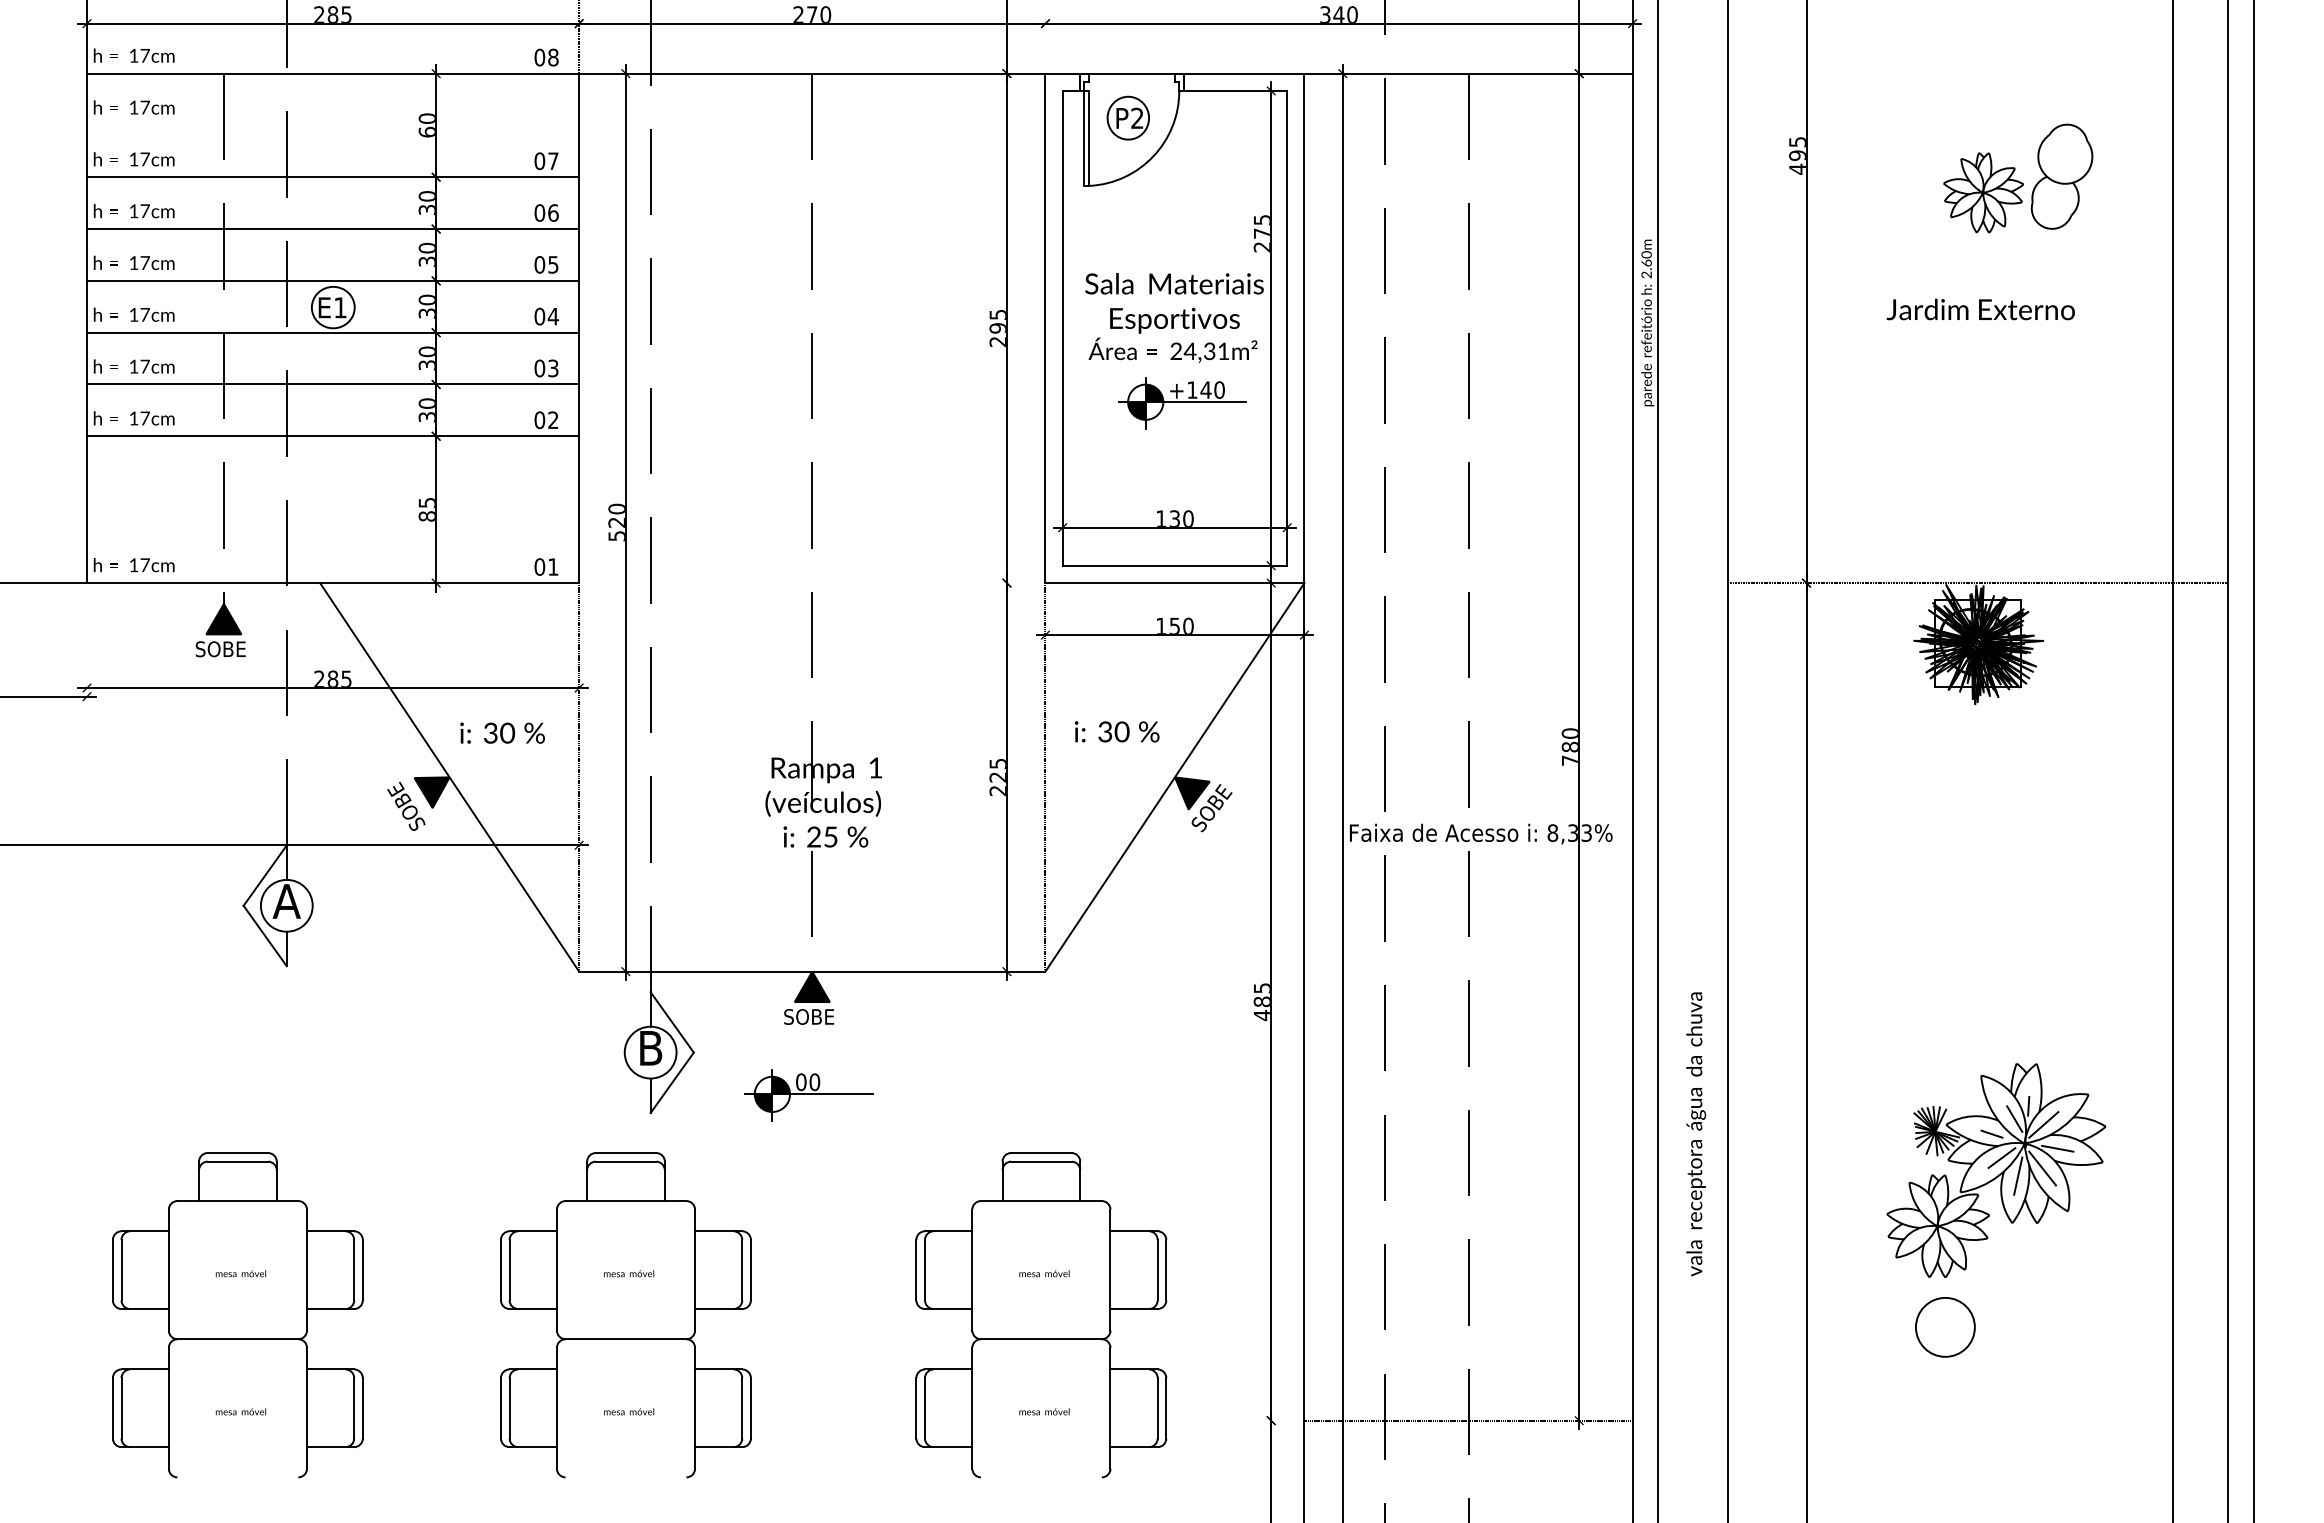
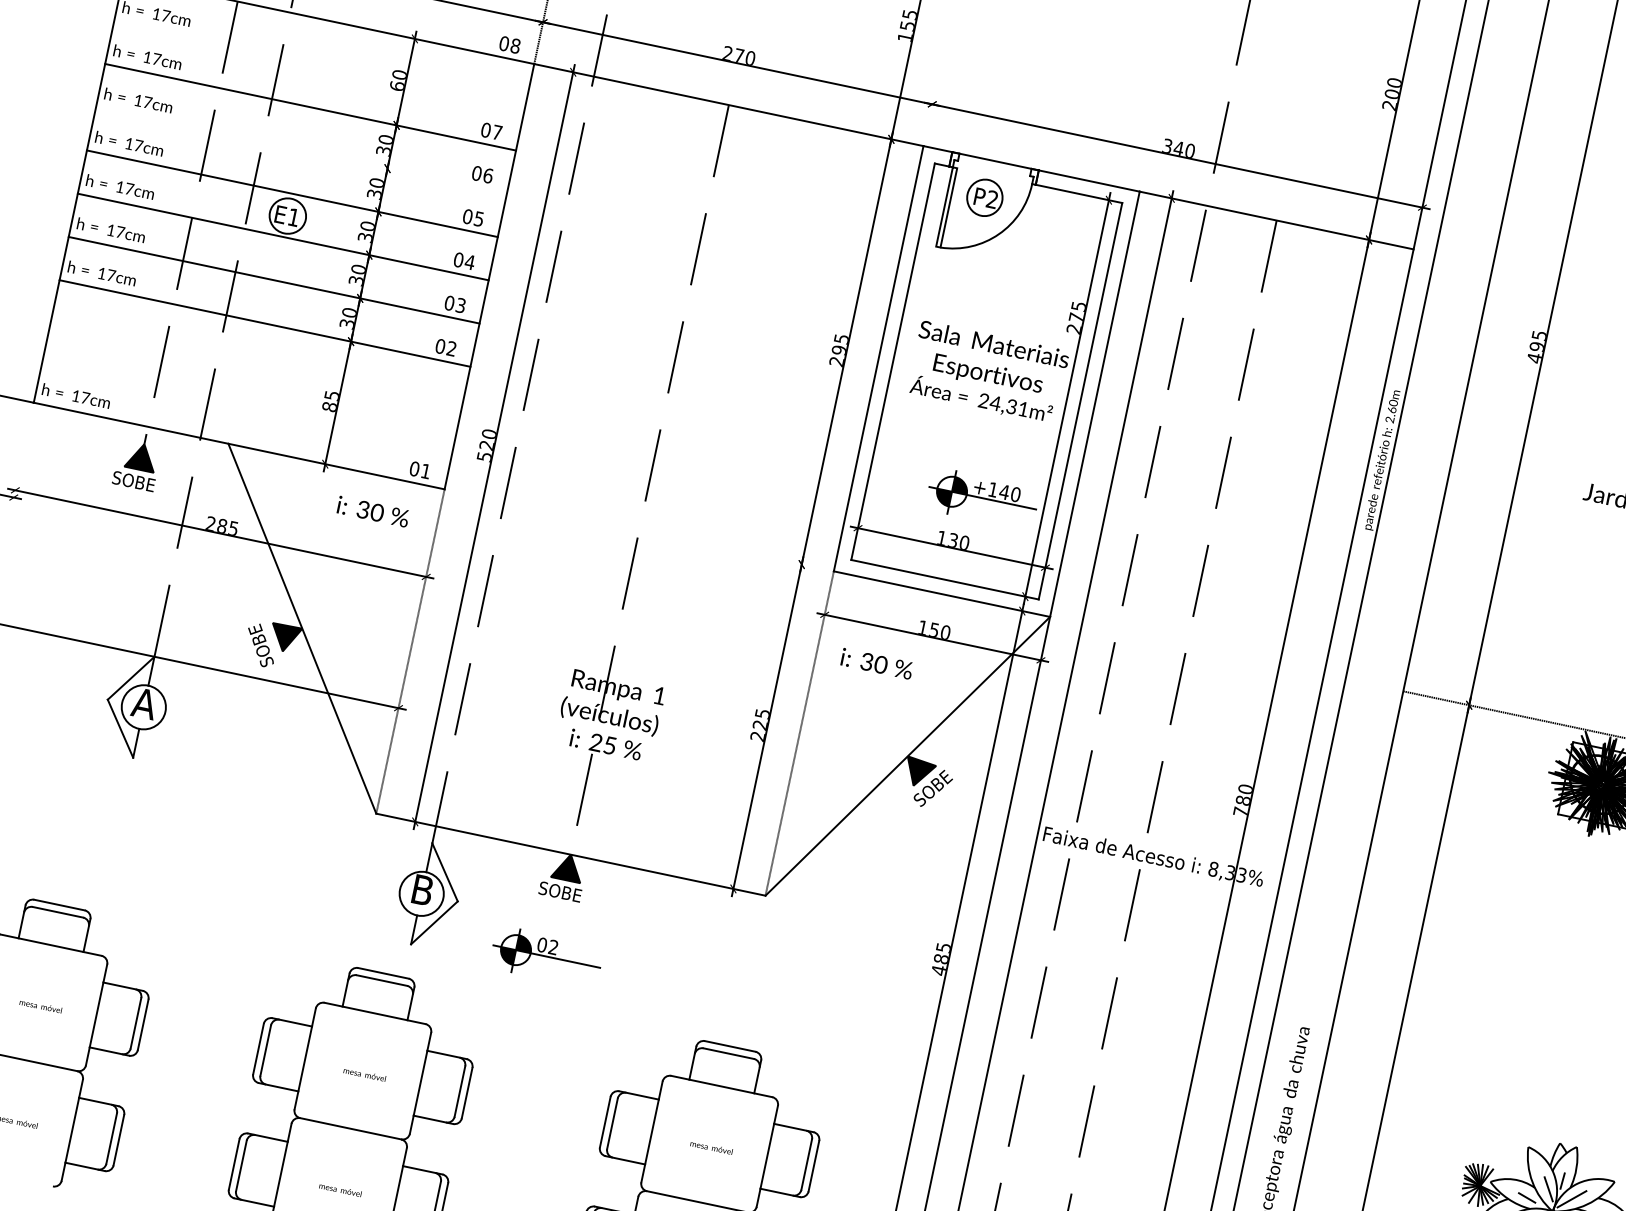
line: (332, 229) -> (300, 150), removed
part: (1182, 403) -> (982, 499), moved
text: (1117, 731) -> (877, 663), moved
text: (502, 732) -> (373, 511), moved
text: (814, 1082) -> (553, 947), 00 -> 02

